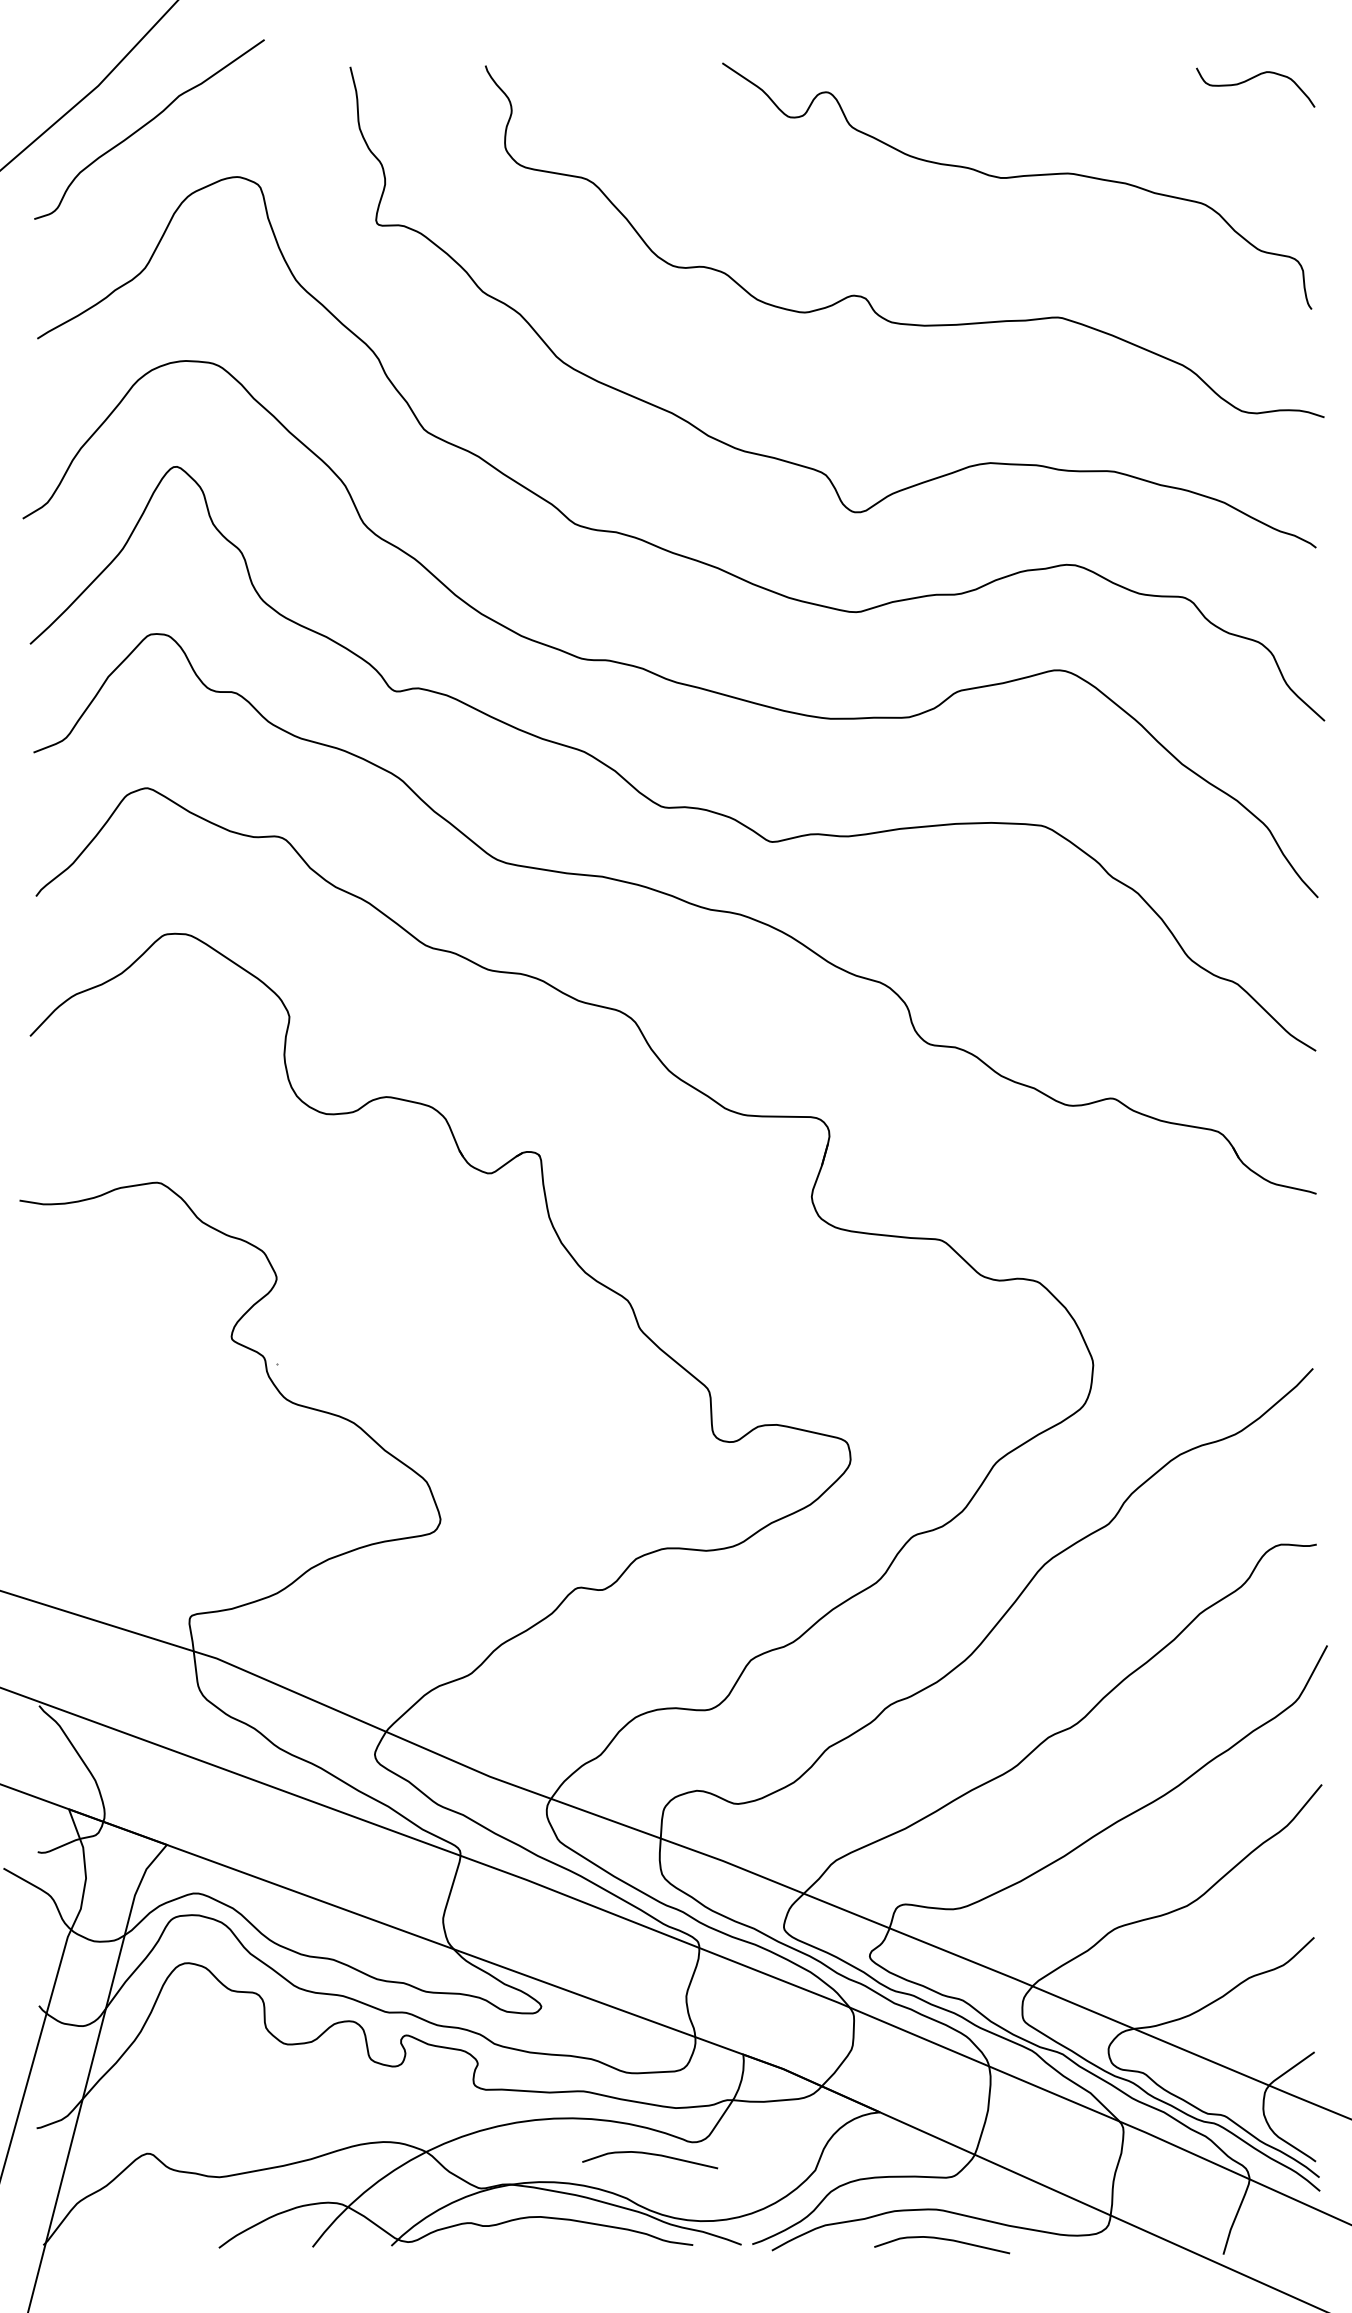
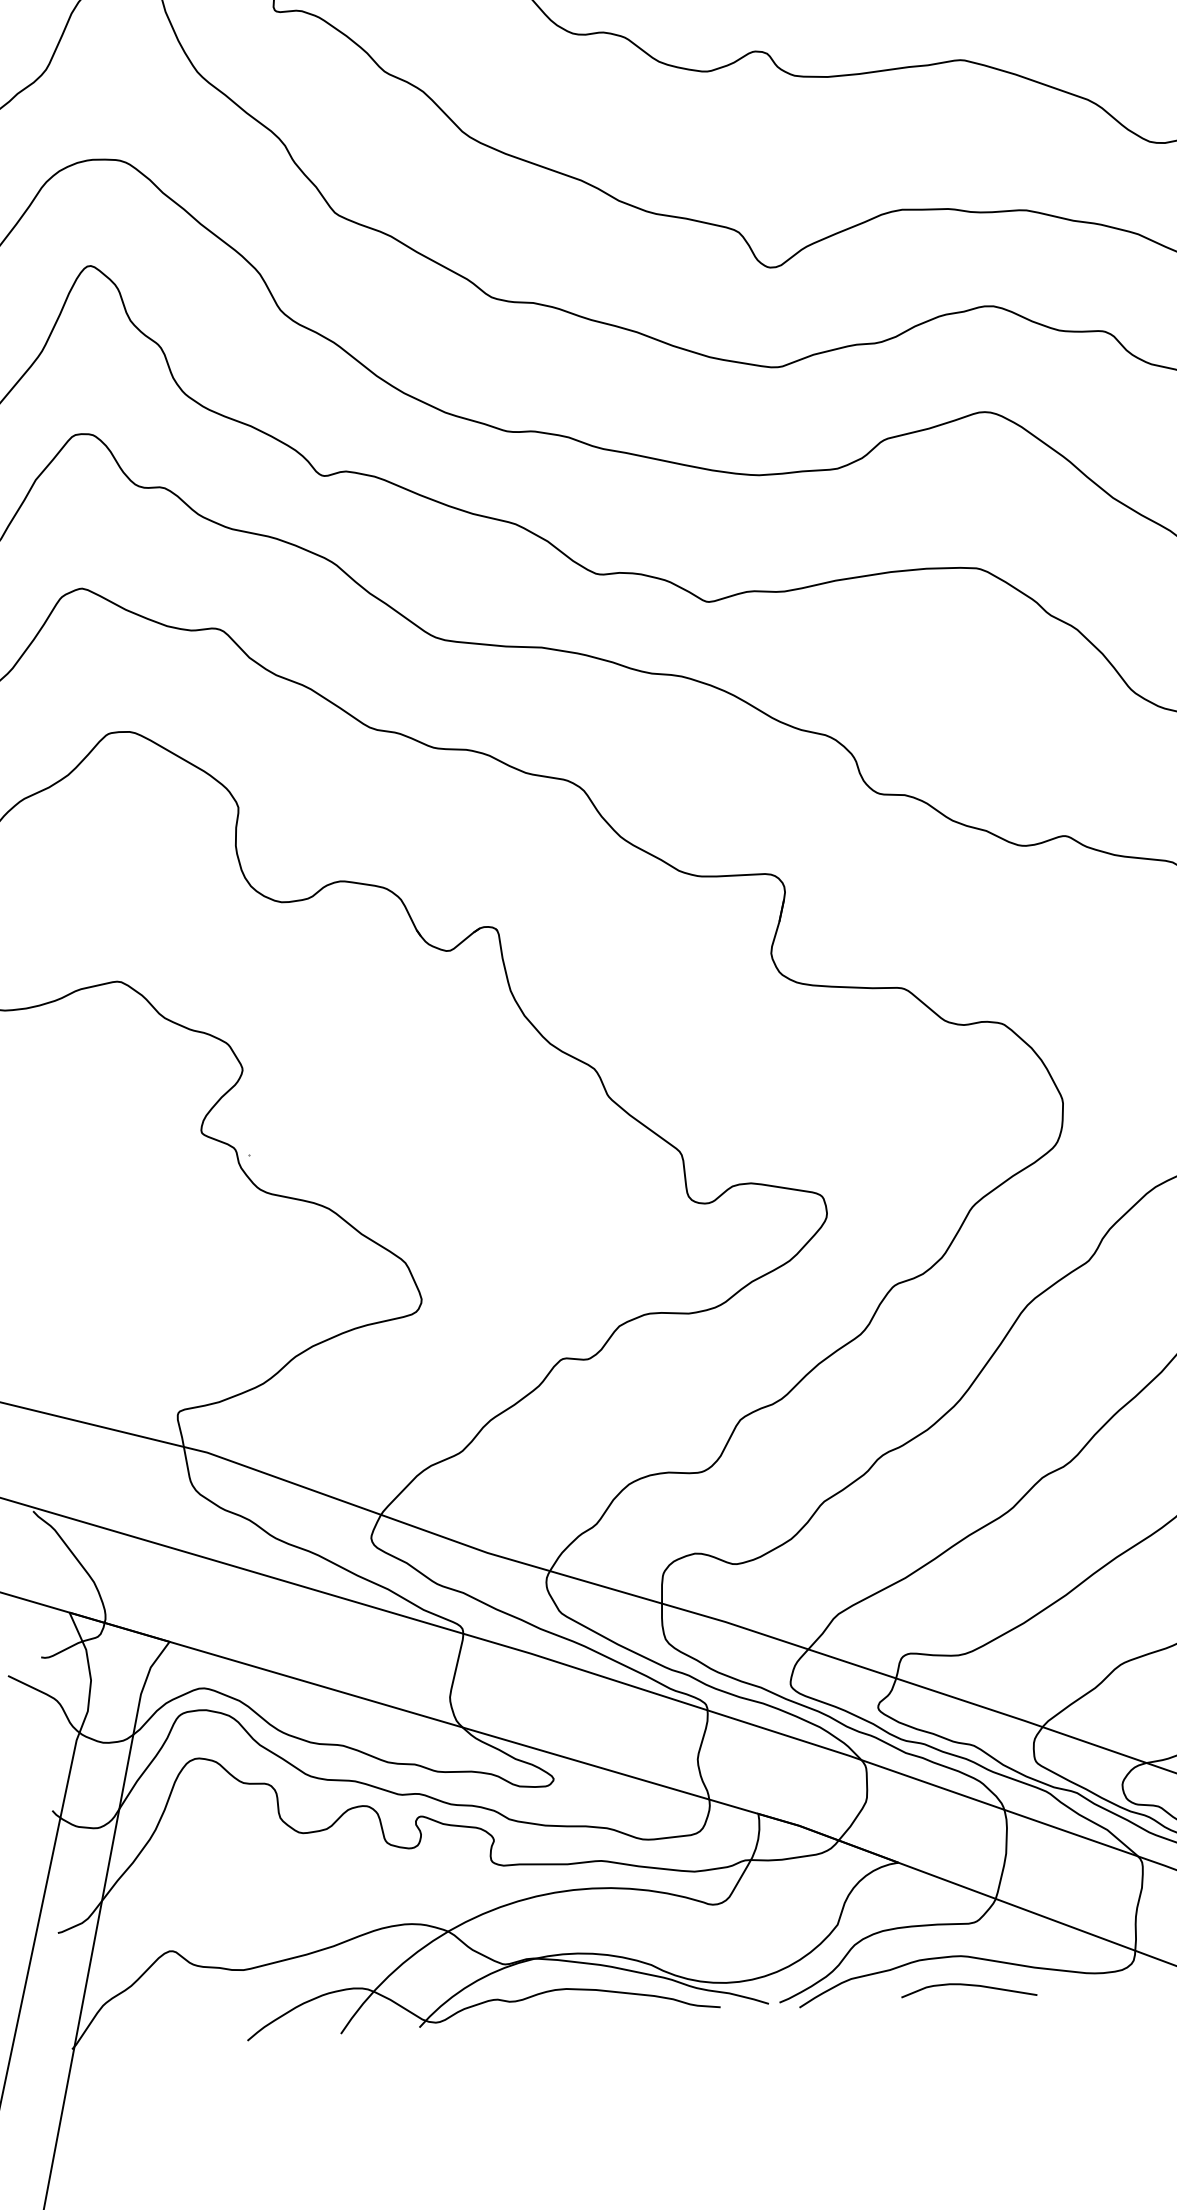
curve: (652, 2155) -> (674, 1920), removed

